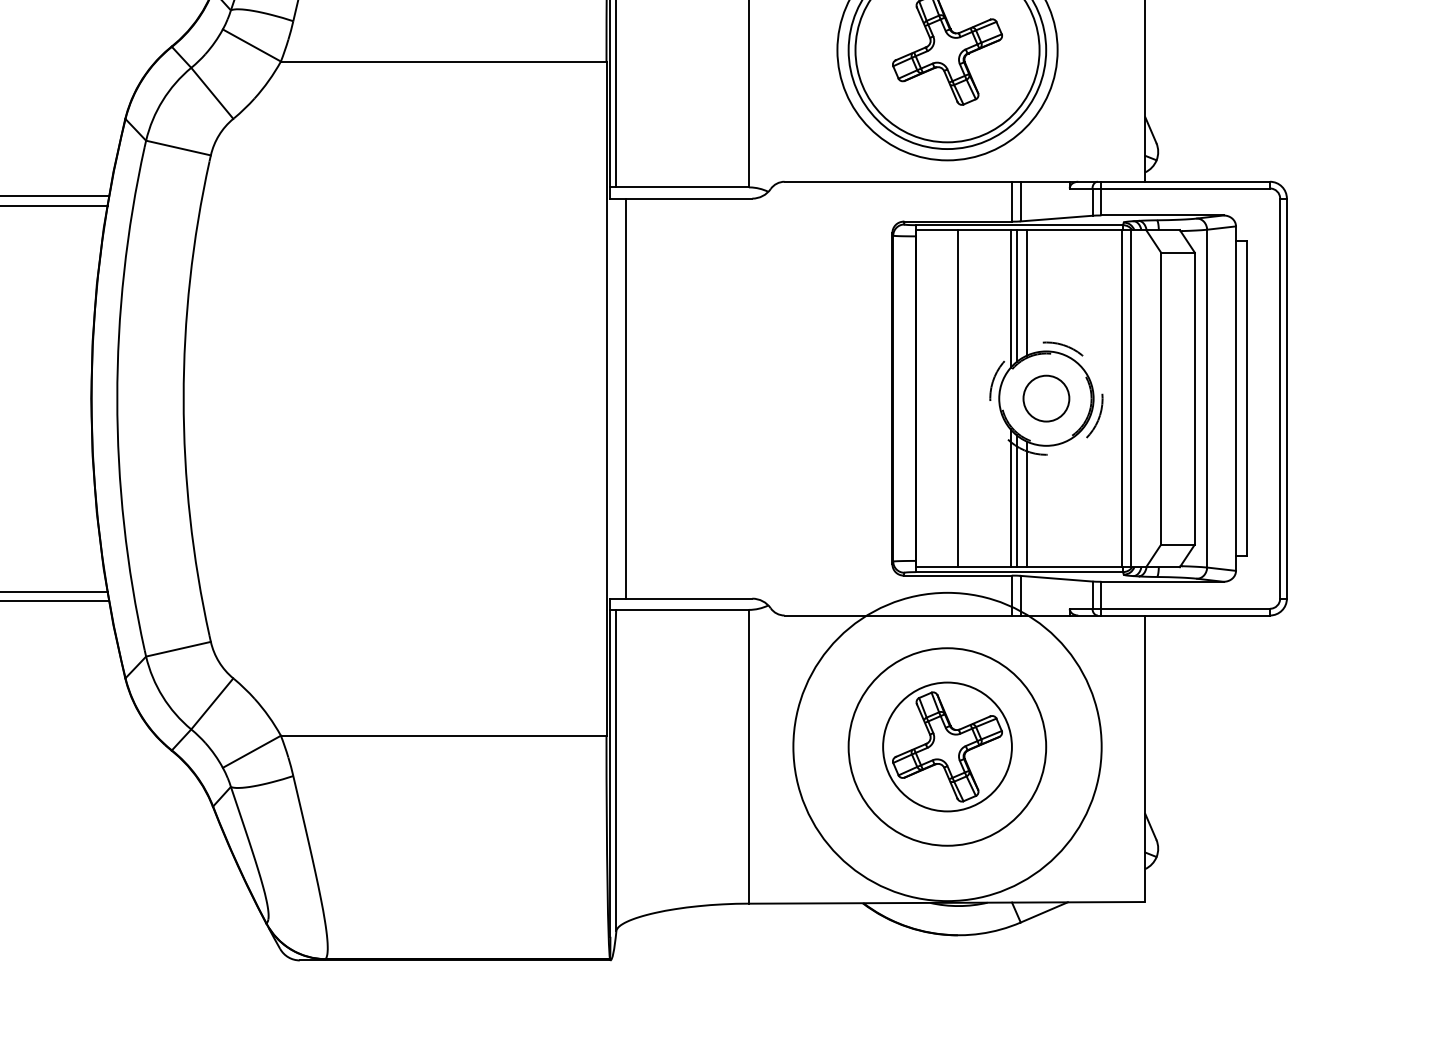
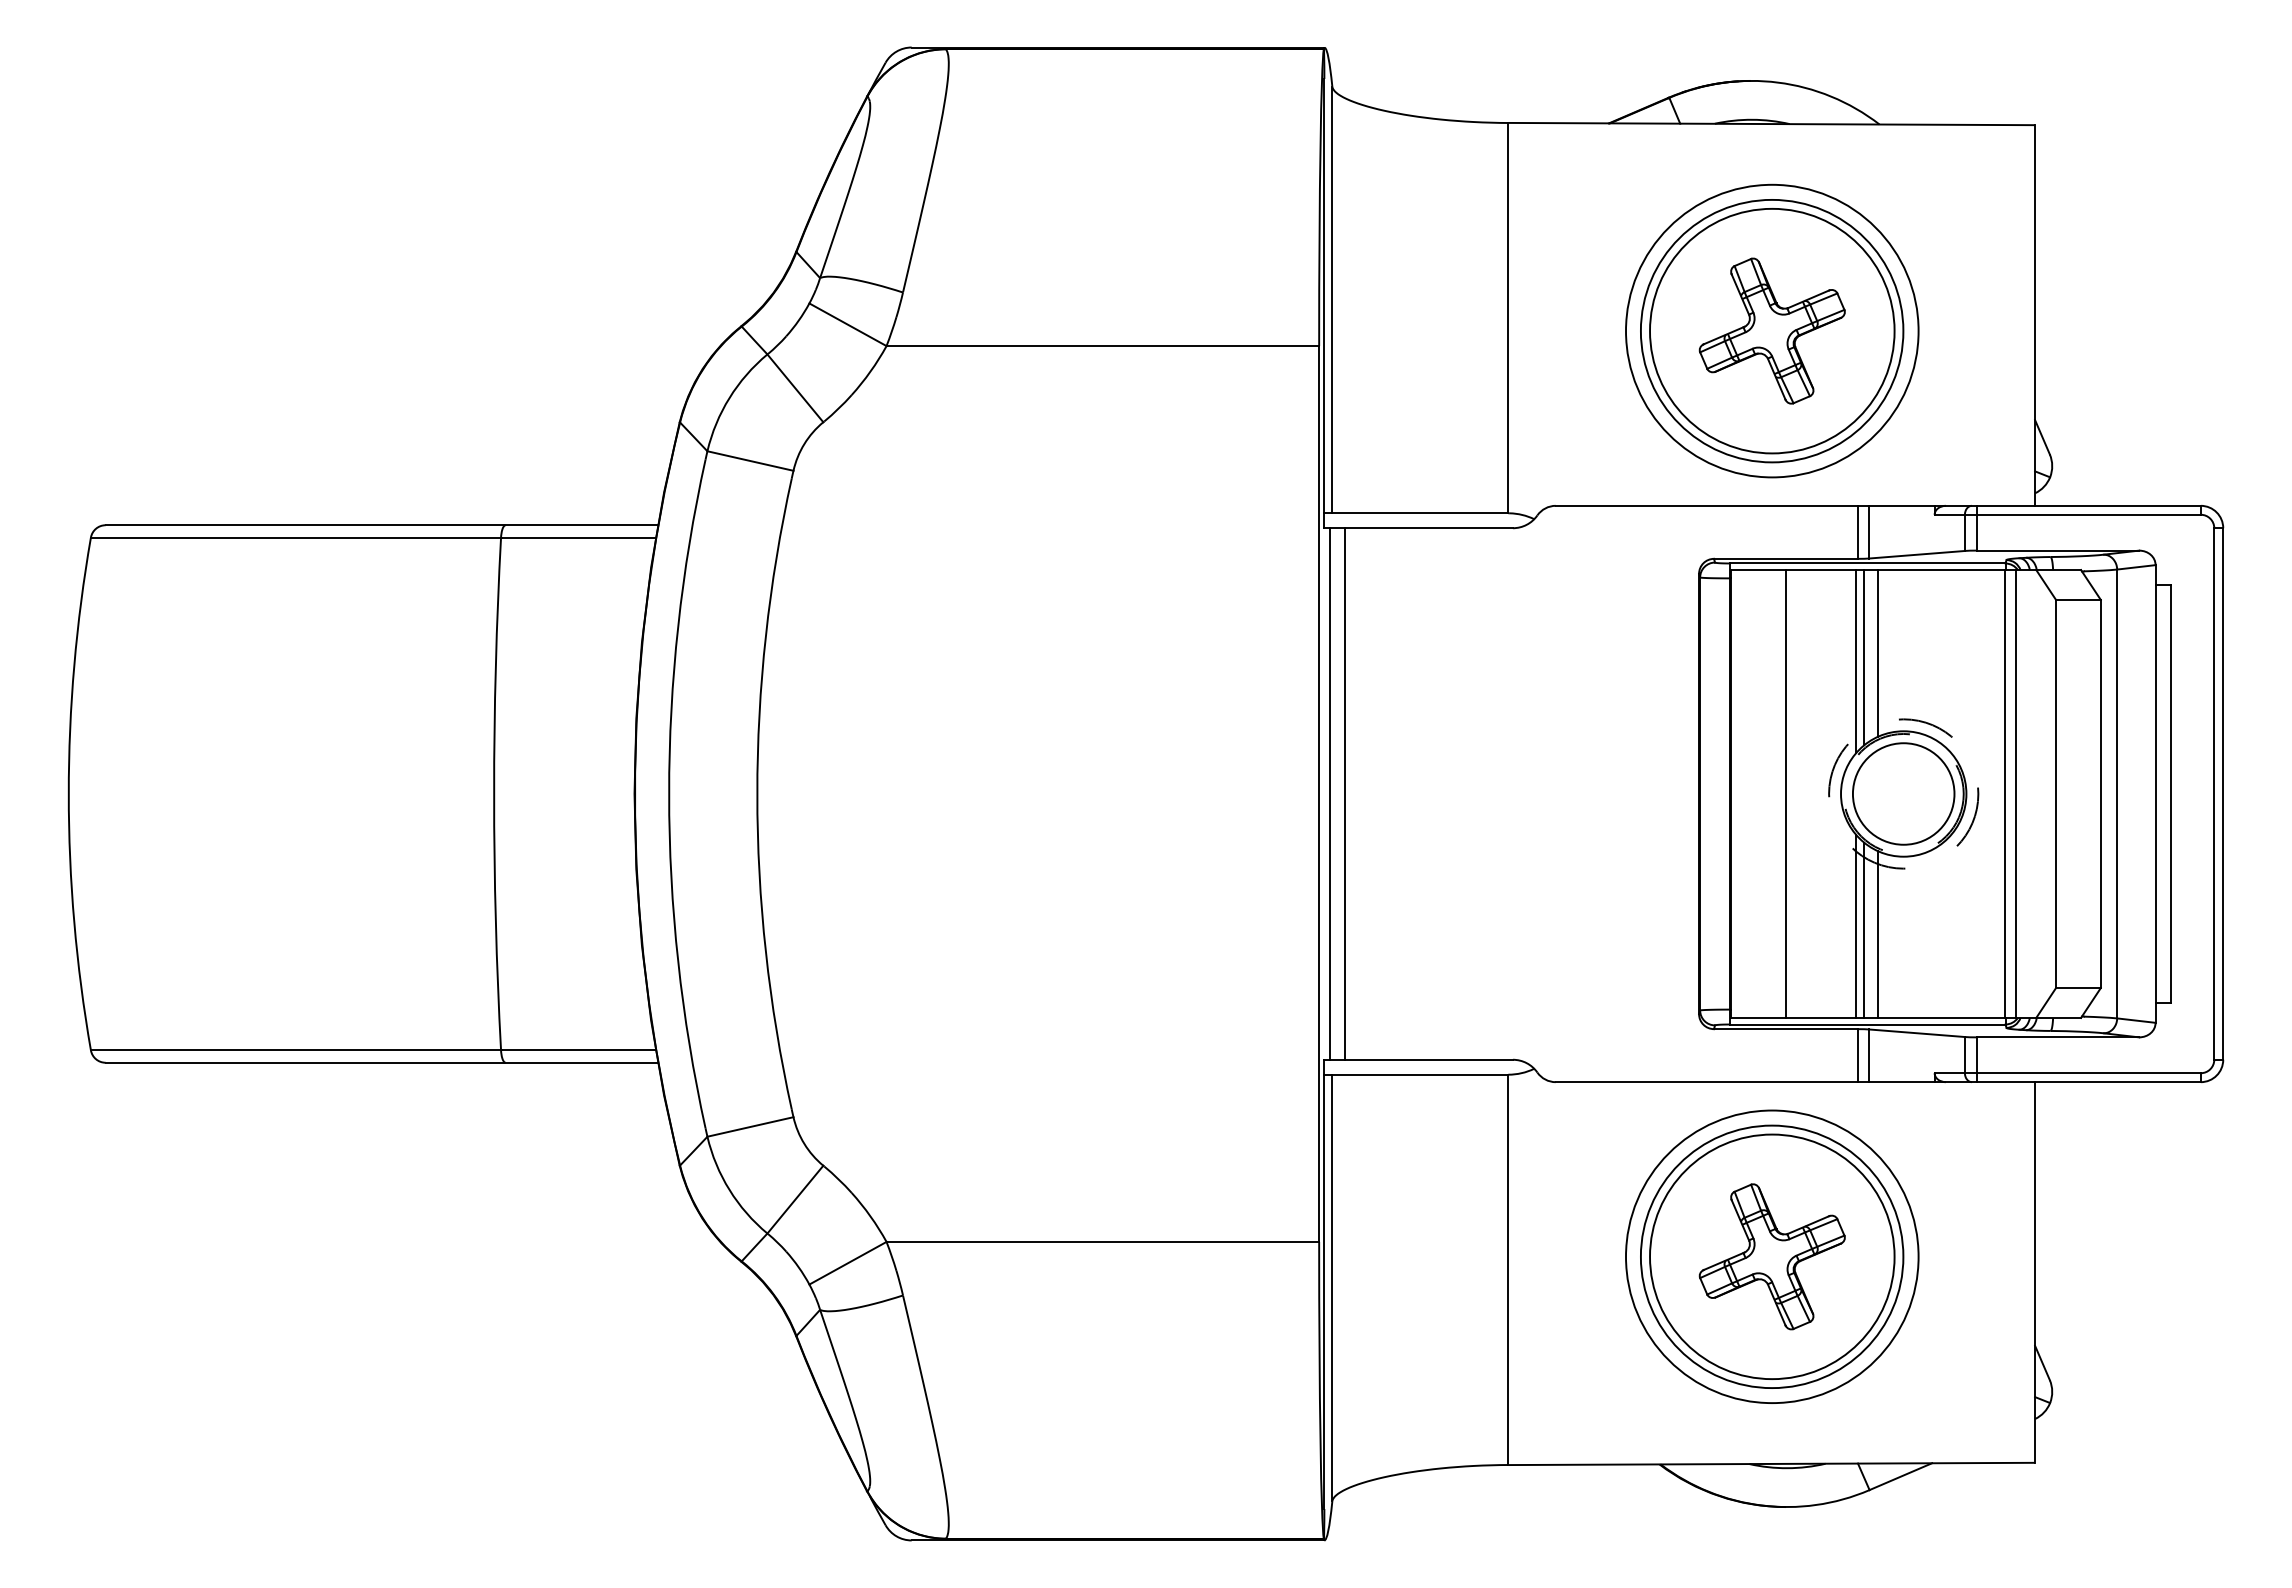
line: (615, 398) -> (1330, 793), added
circle: (1046, 398) -> (1903, 793), size x1.67
circle: (947, 746) -> (1772, 1256), size x0.71
circle: (947, 746) -> (1772, 1256), size x1.43

